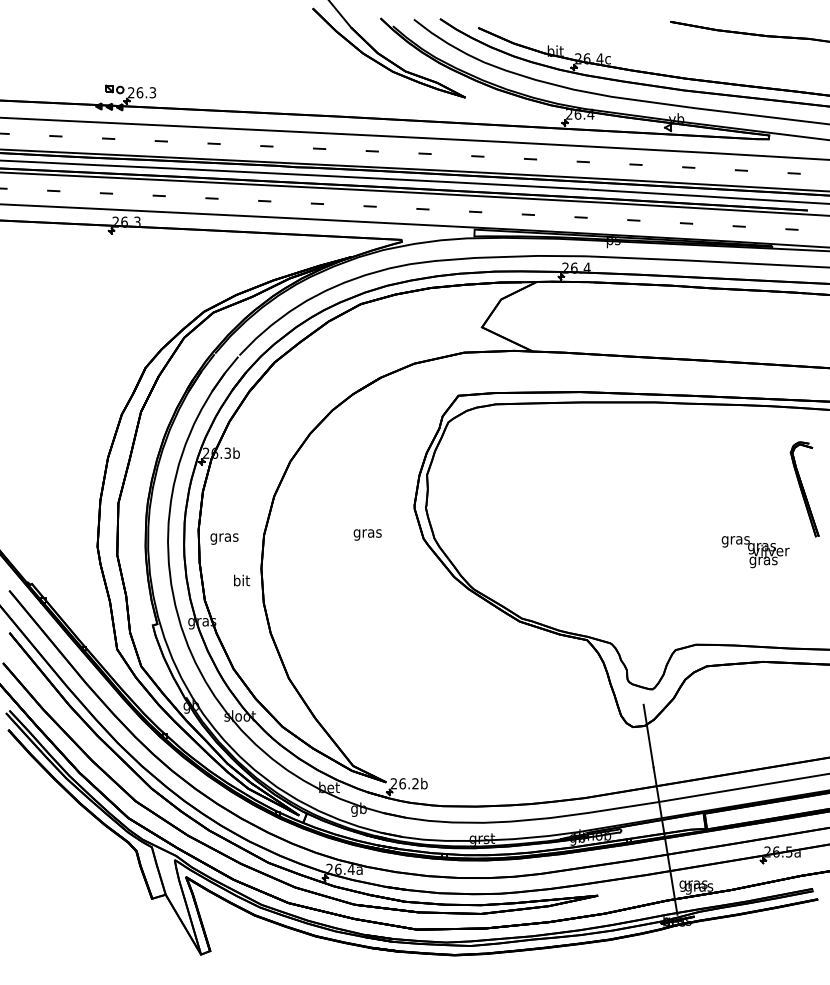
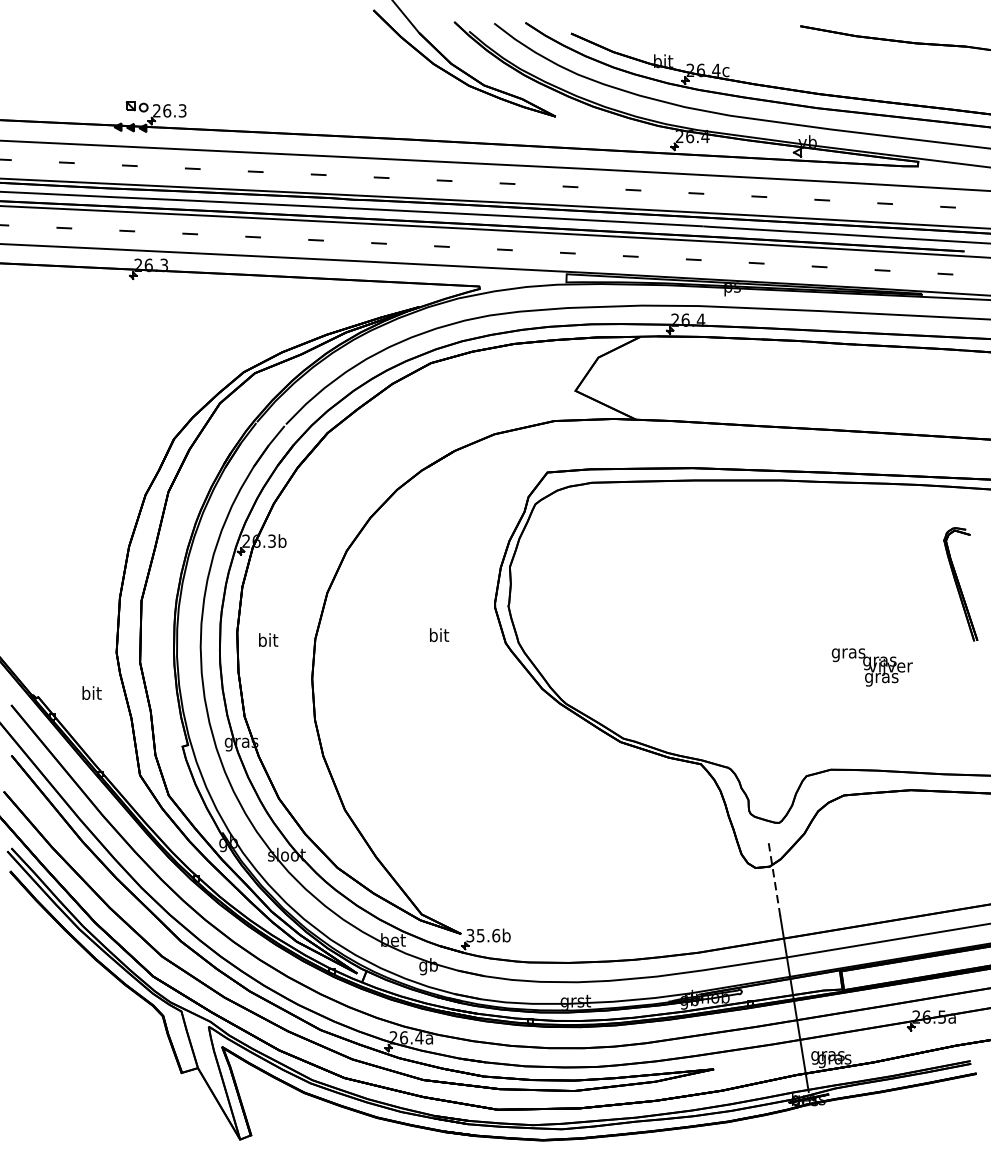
text: (367, 533) -> (438, 636), gras -> bit
text: (224, 537) -> (268, 641), gras -> bit
text: (755, 552) -> (872, 667), moved
text: (242, 580) -> (92, 693), moved
line: (648, 736) -> (774, 879), solid -> dashed
text: (404, 783) -> (482, 935), 26.2b -> 35.6b

